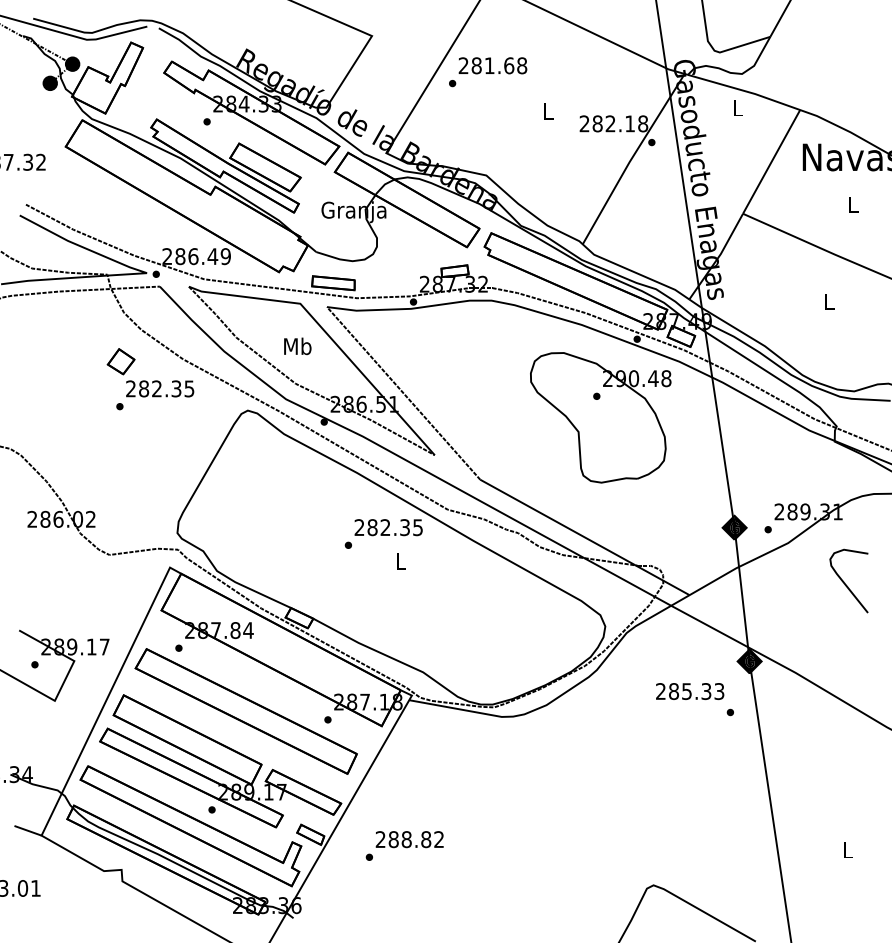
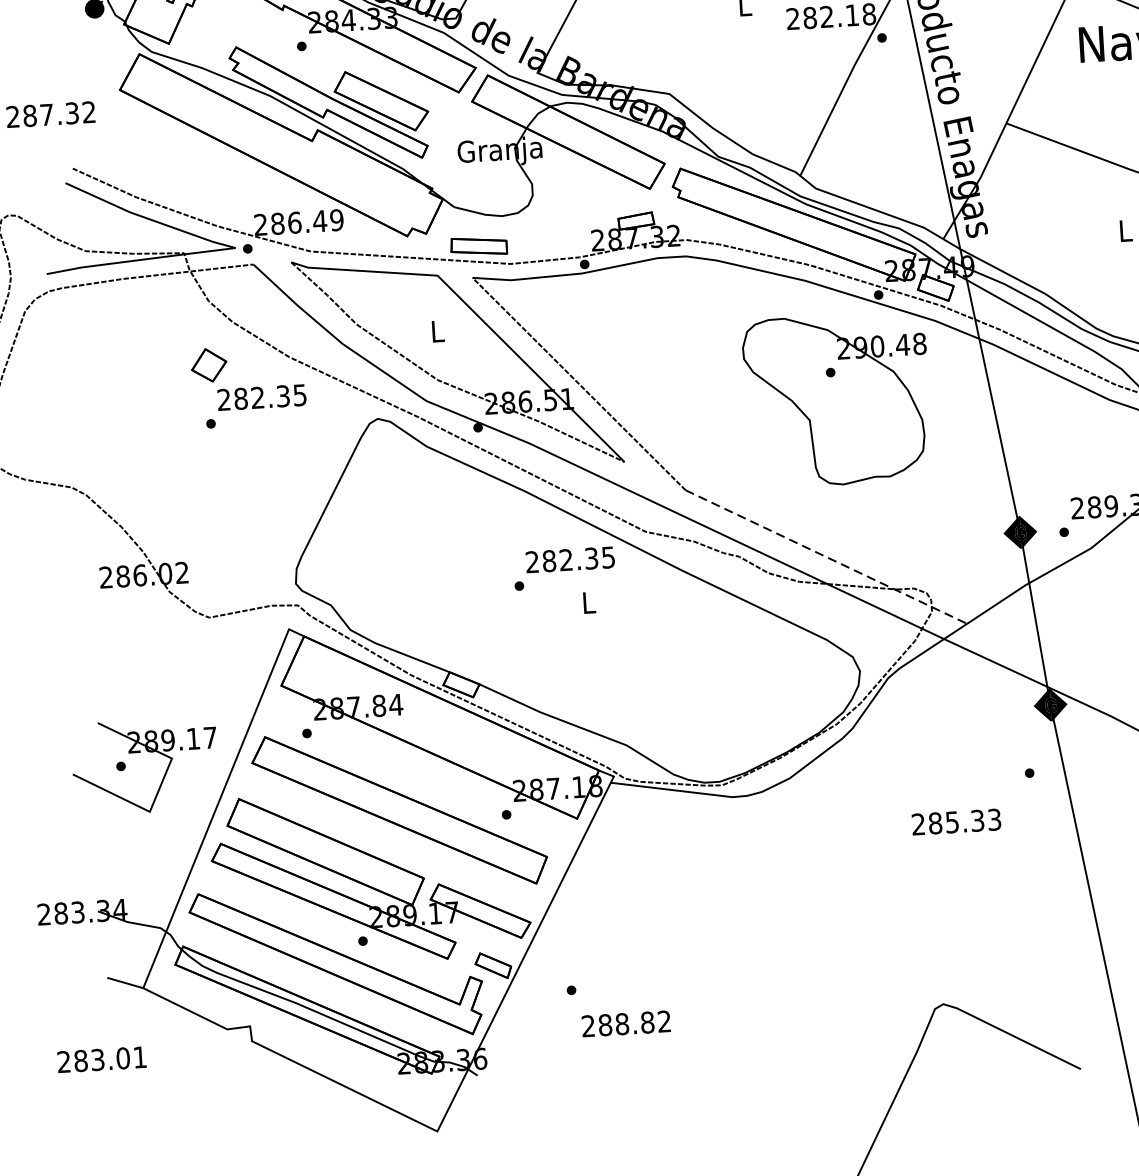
text: (297, 346) -> (437, 331), Mb -> L
line: (584, 537) -> (825, 557), solid -> dashed
text: (690, 691) -> (956, 822), moved
text: (409, 839) -> (625, 1023), moved

